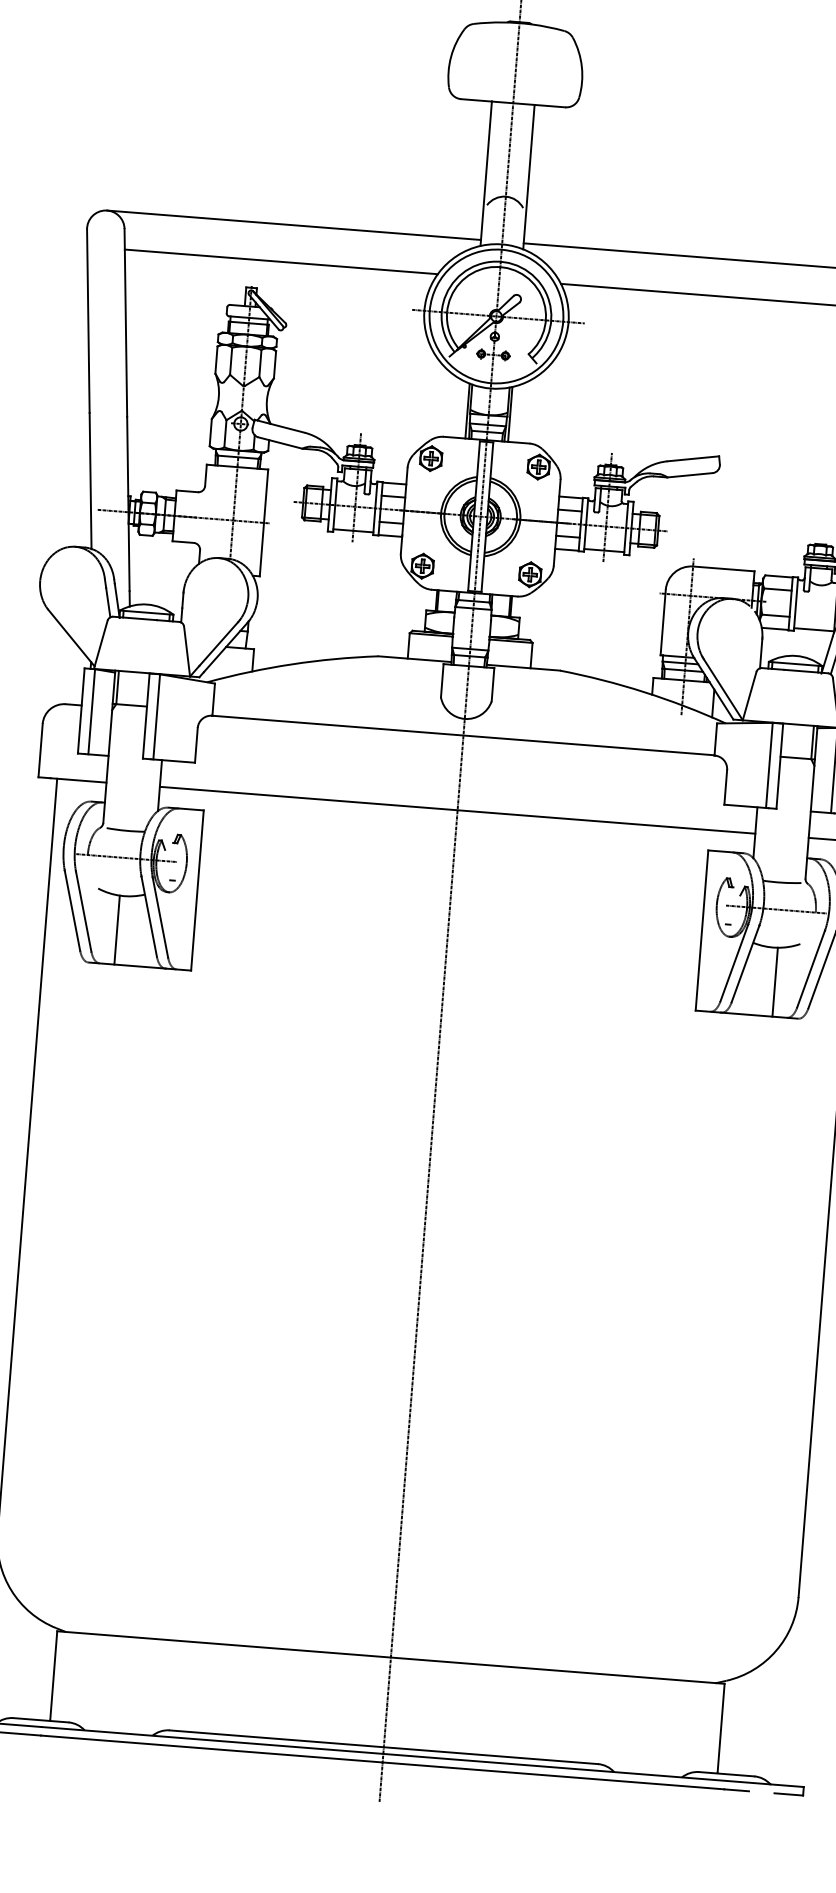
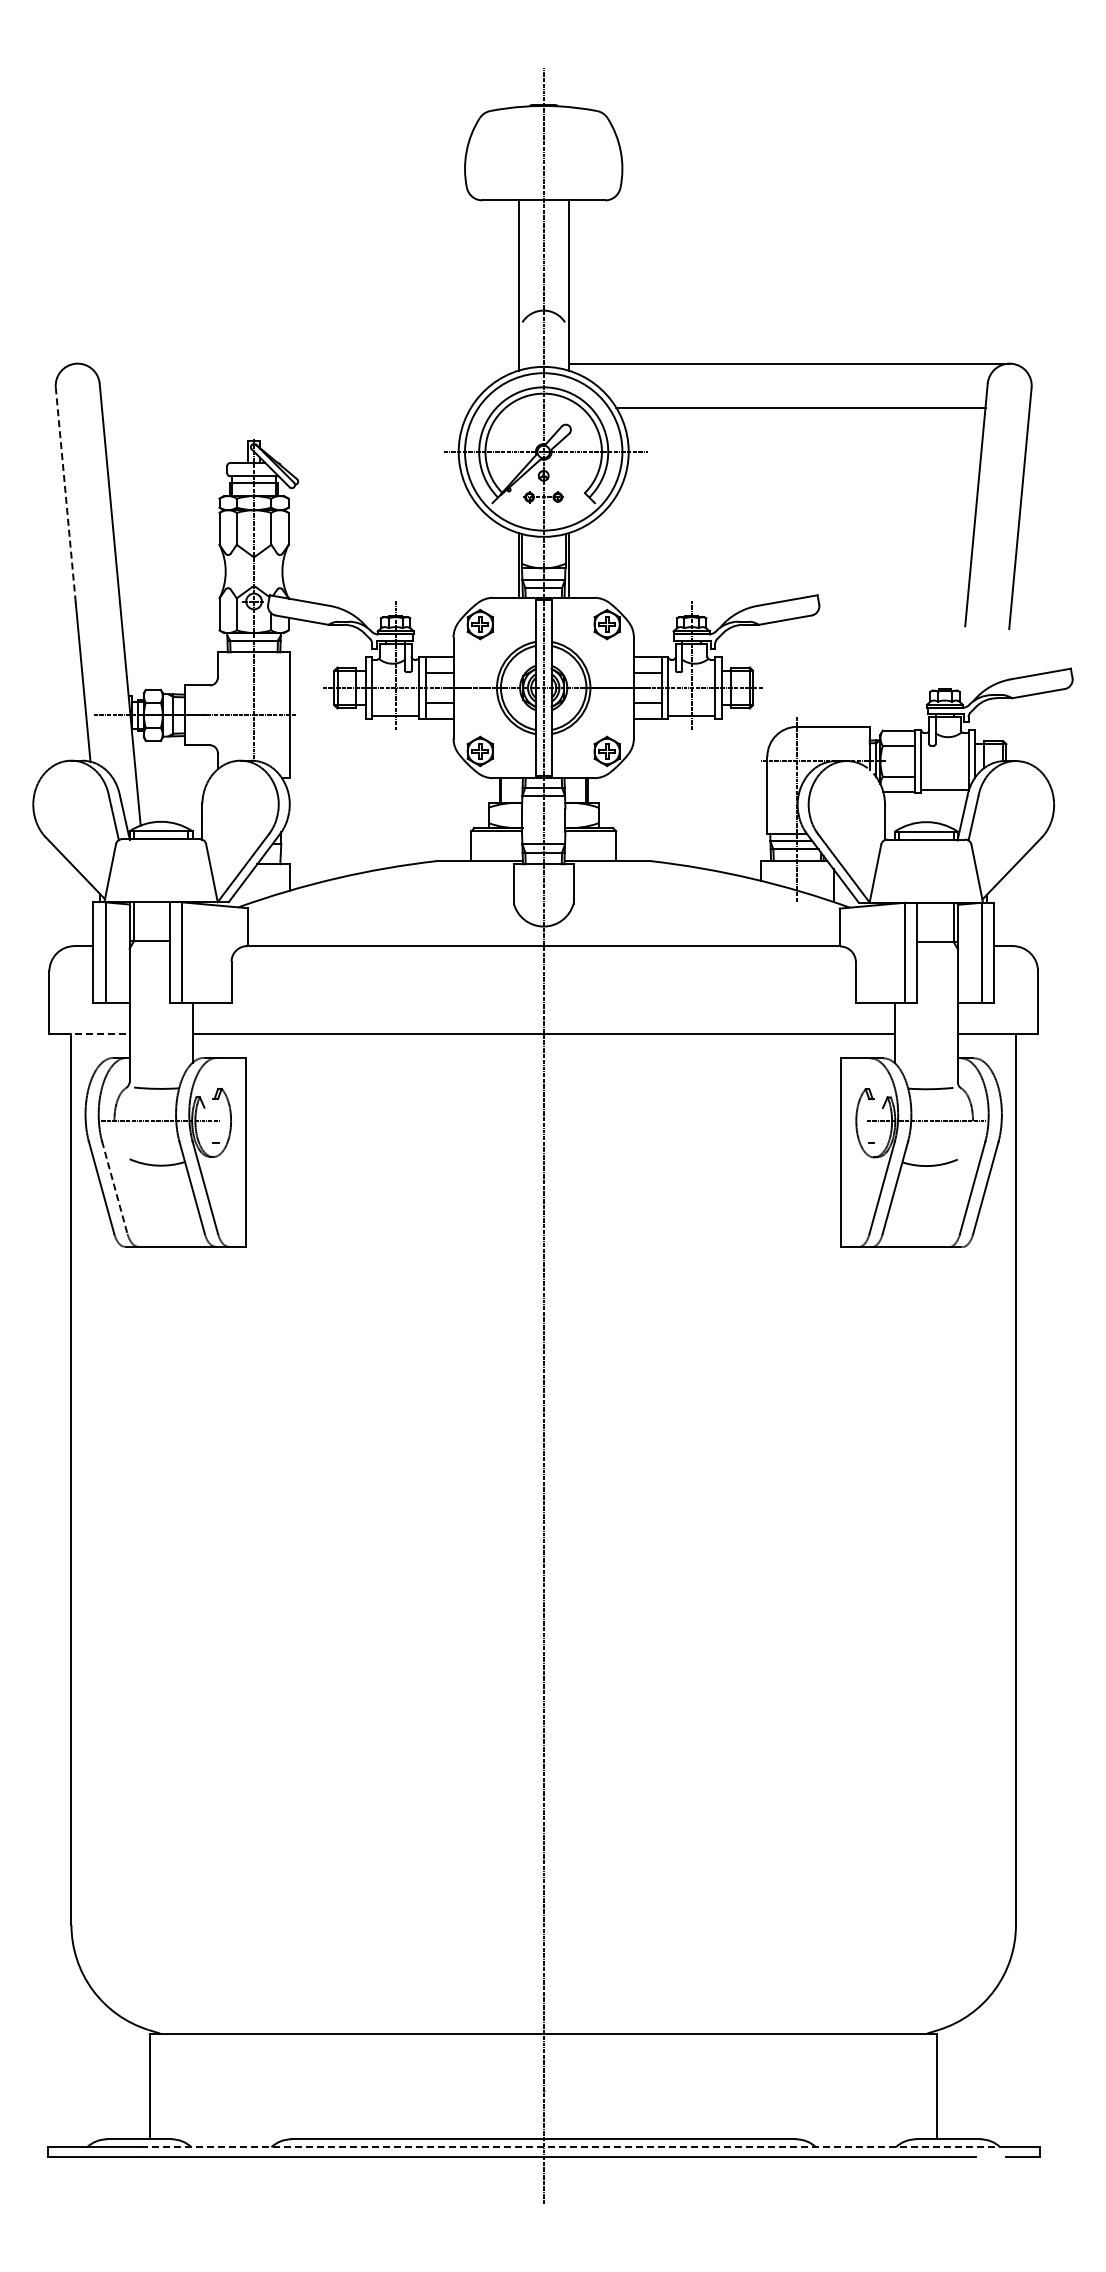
line: (293, 225) -> (297, 363), removed
line: (281, 261) -> (286, 407), removed
line: (88, 321) -> (65, 495), solid -> dashed
line: (79, 780) -> (97, 1034), solid -> dashed
line: (83, 912) -> (114, 1188), solid -> dashed
line: (117, 929) -> (155, 1205), removed
line: (774, 982) -> (931, 1206), removed
line: (406, 1755) -> (570, 2147), solid -> dashed

